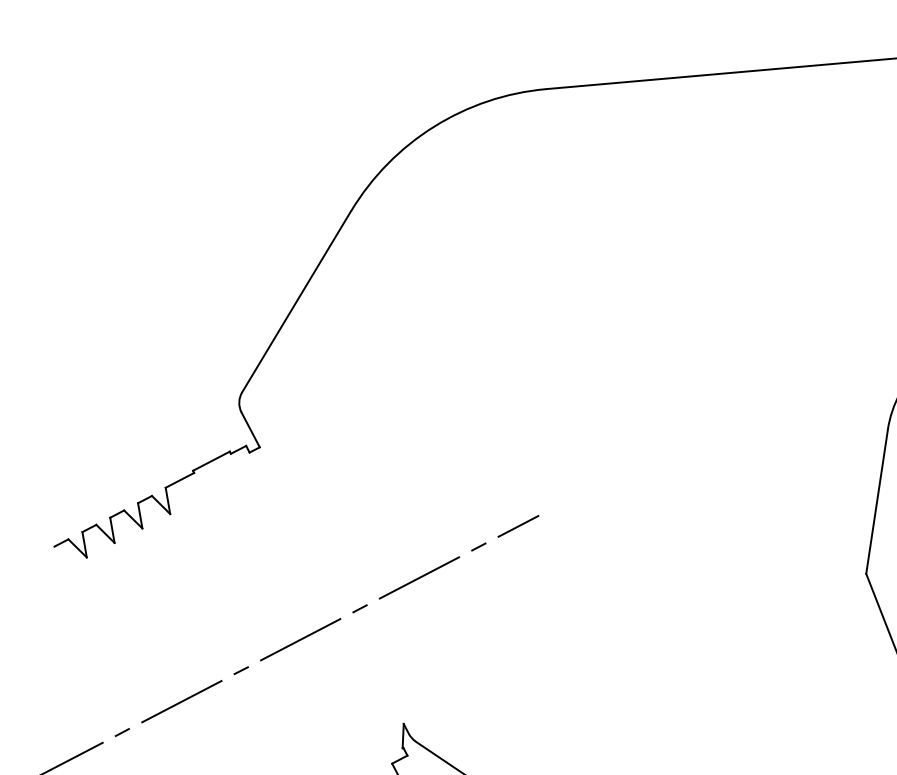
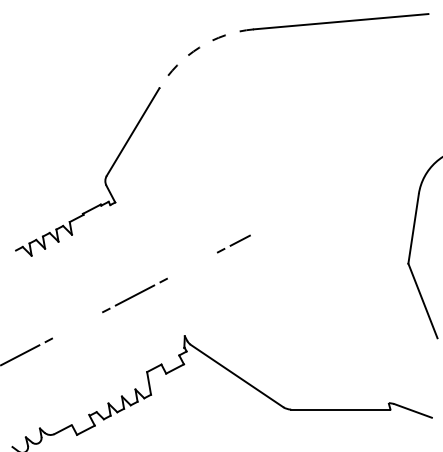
arc: (434, 126) -> (199, 47), solid -> dashed
line: (419, 577) -> (192, 265), removed
line: (181, 701) -> (77, 325), removed

